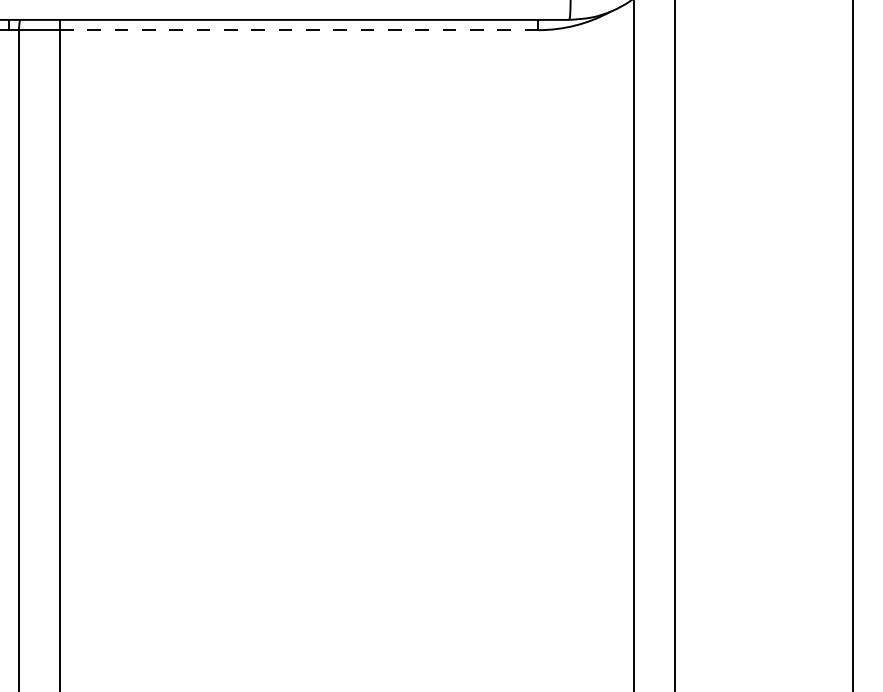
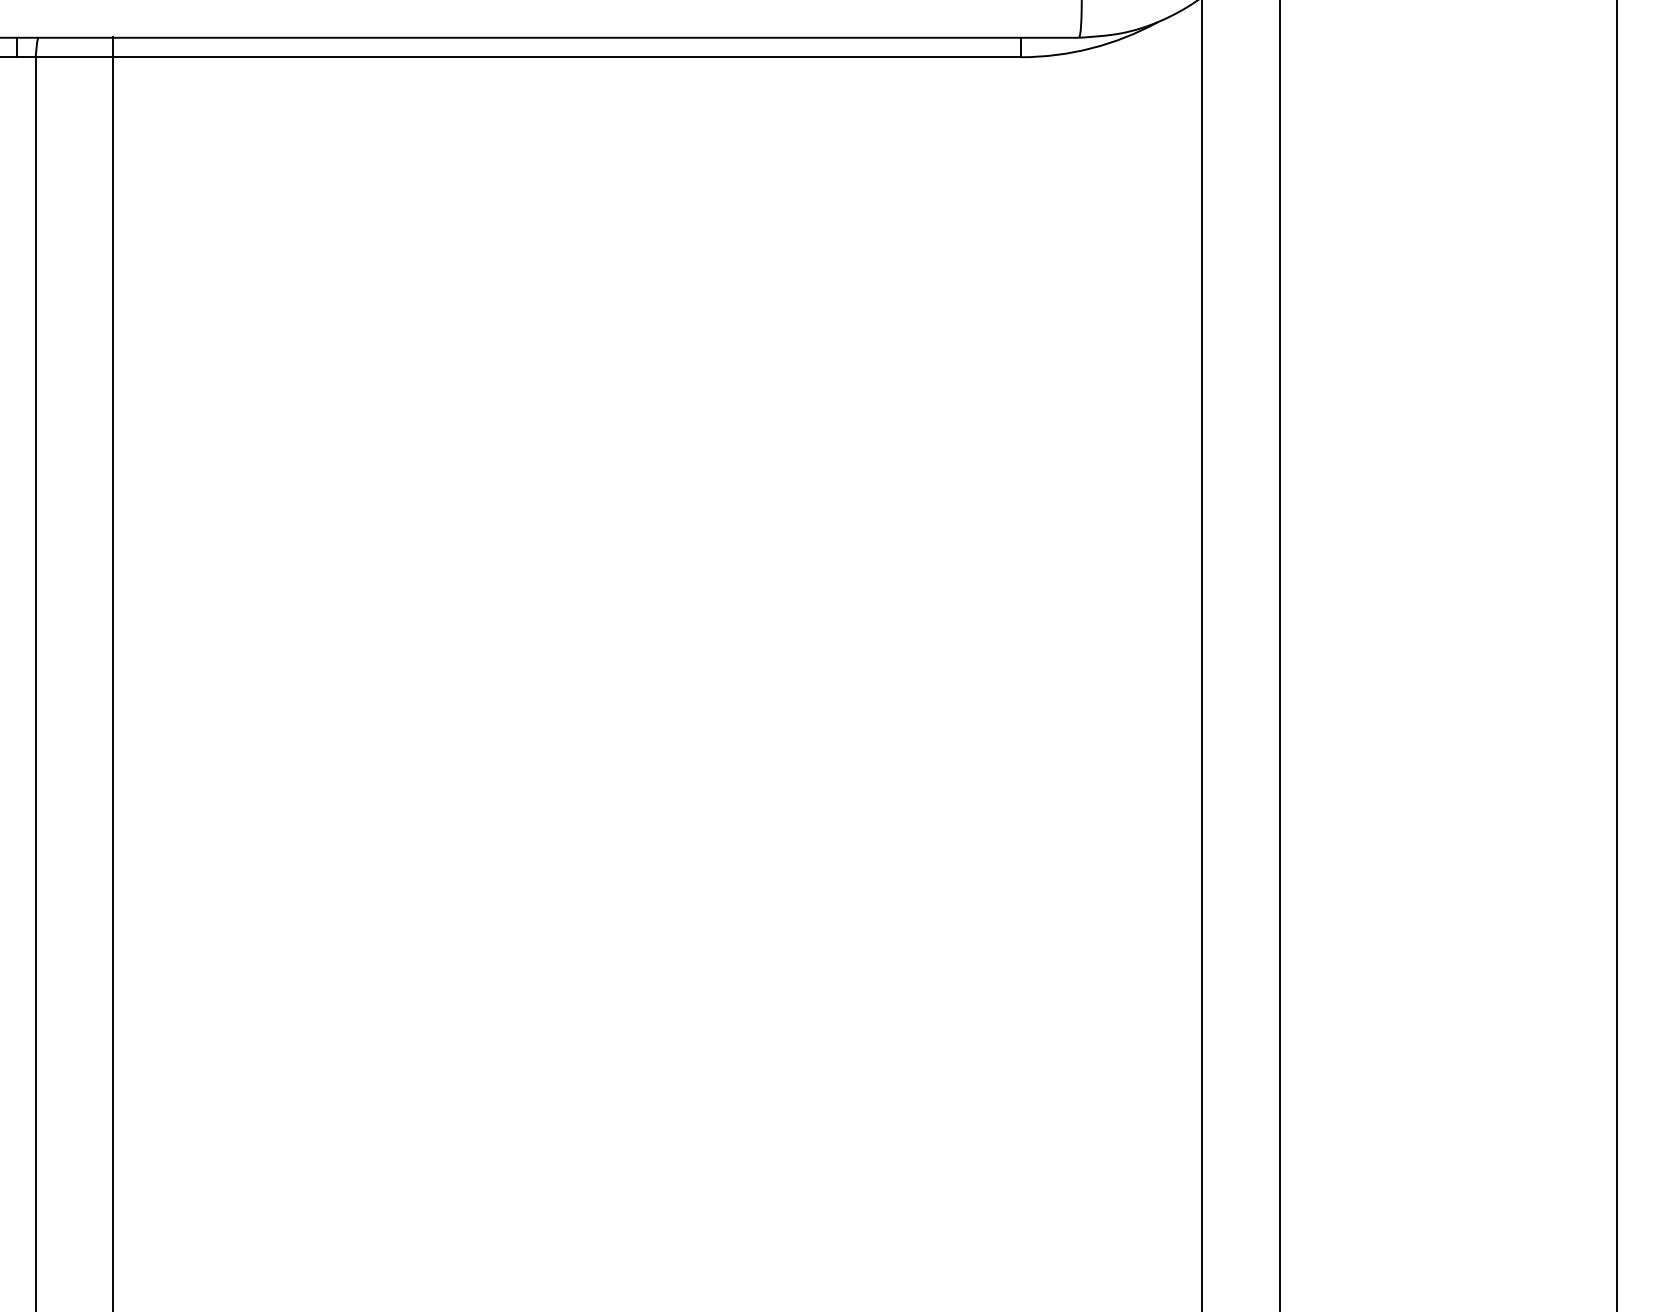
line: (298, 30) -> (565, 57), dashed -> solid

